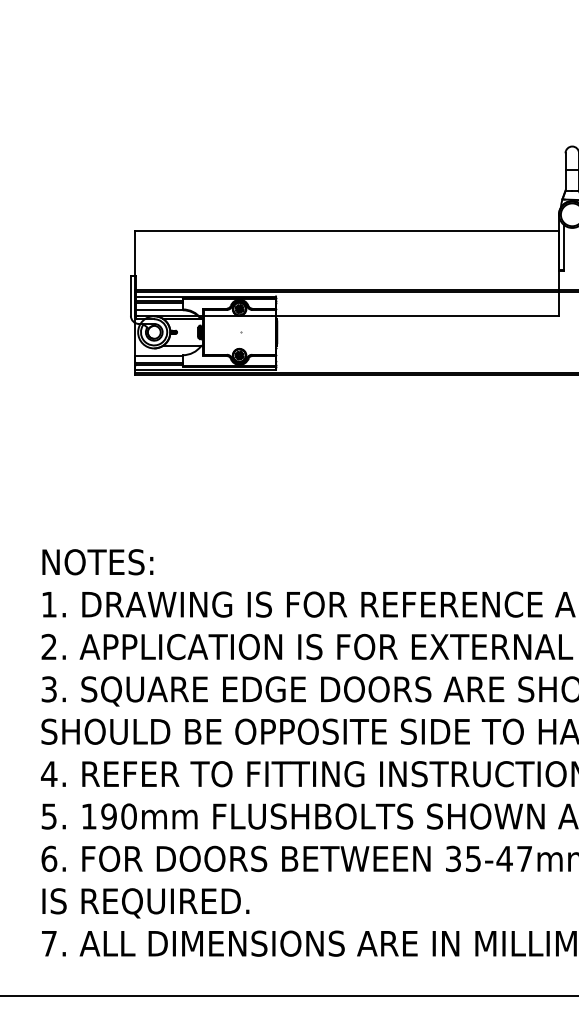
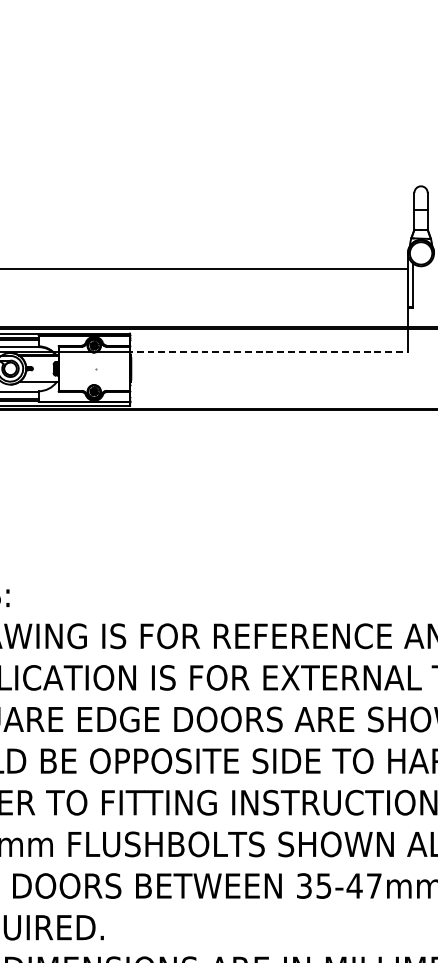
line: (415, 315) -> (267, 352), solid -> dashed

